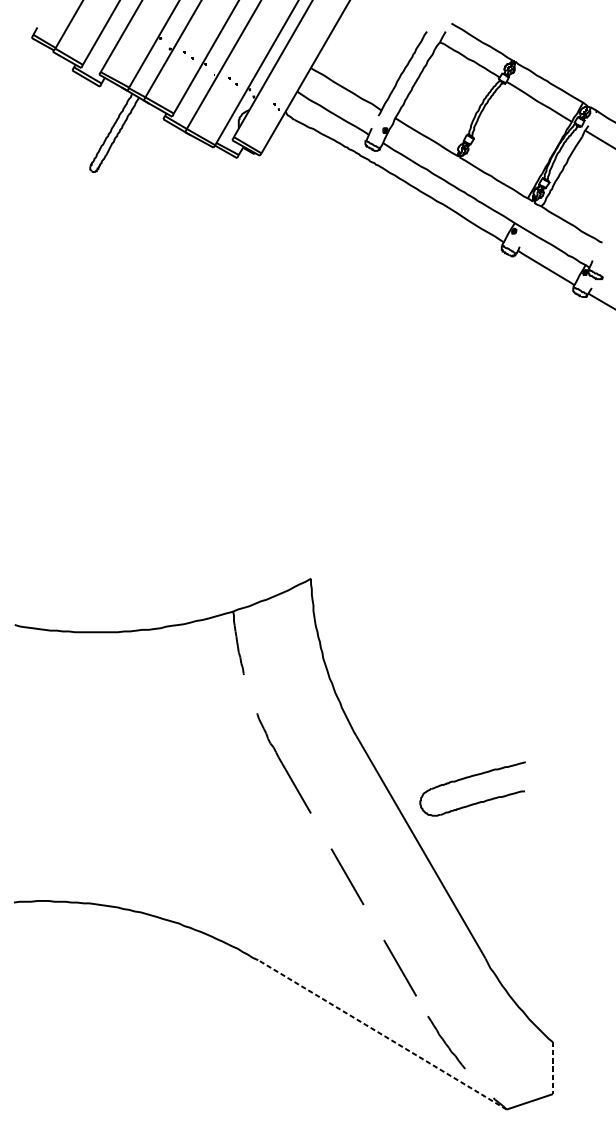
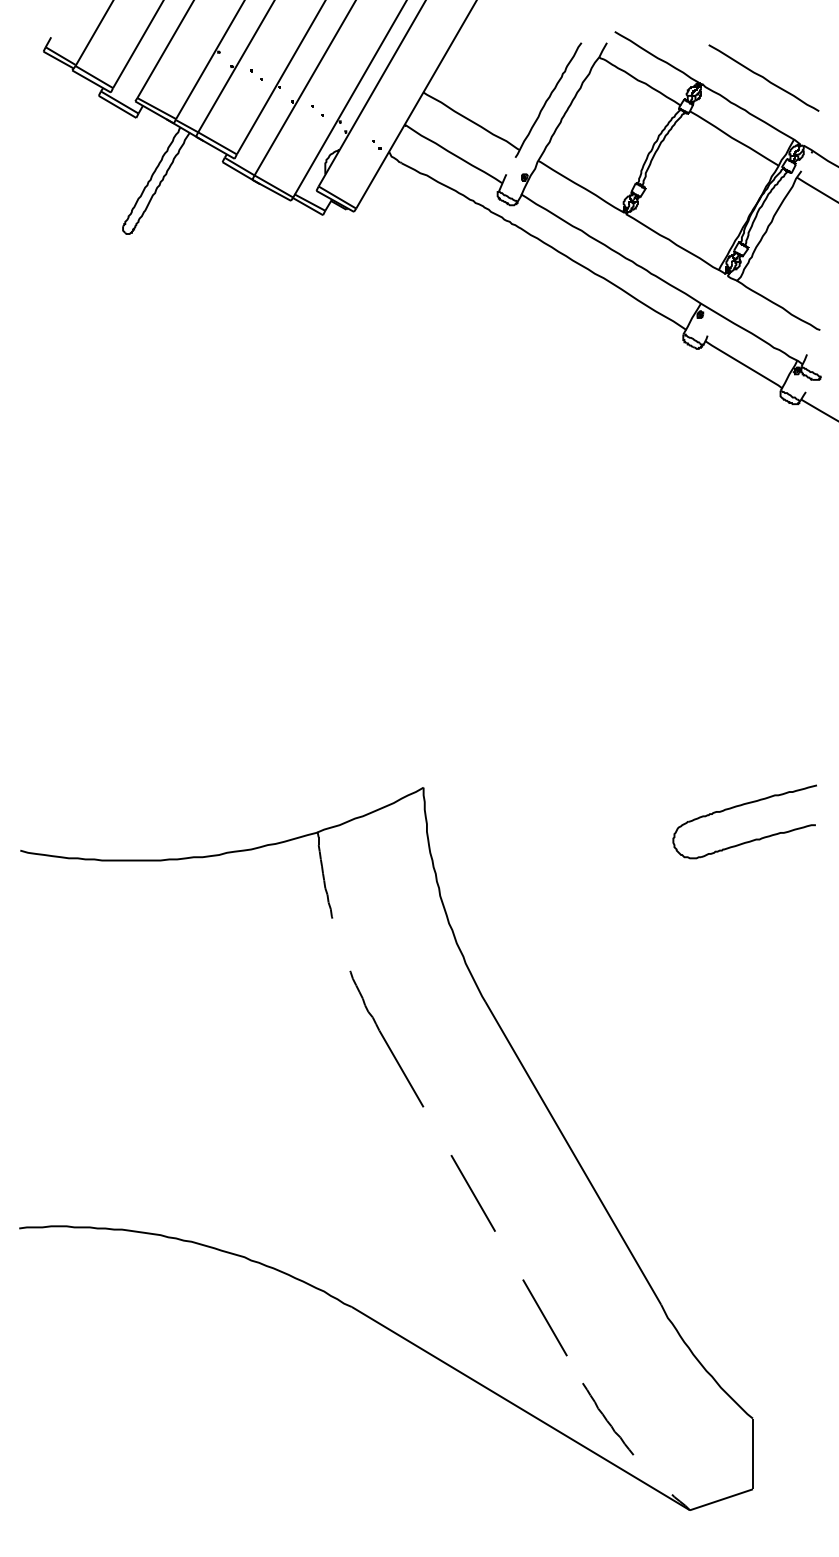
line: (560, 57) -> (763, 77), added
part: (469, 777) -> (740, 806), moved
line: (382, 1034) -> (520, 1408), dashed -> solid
line: (552, 1068) -> (752, 1454), dashed -> solid

